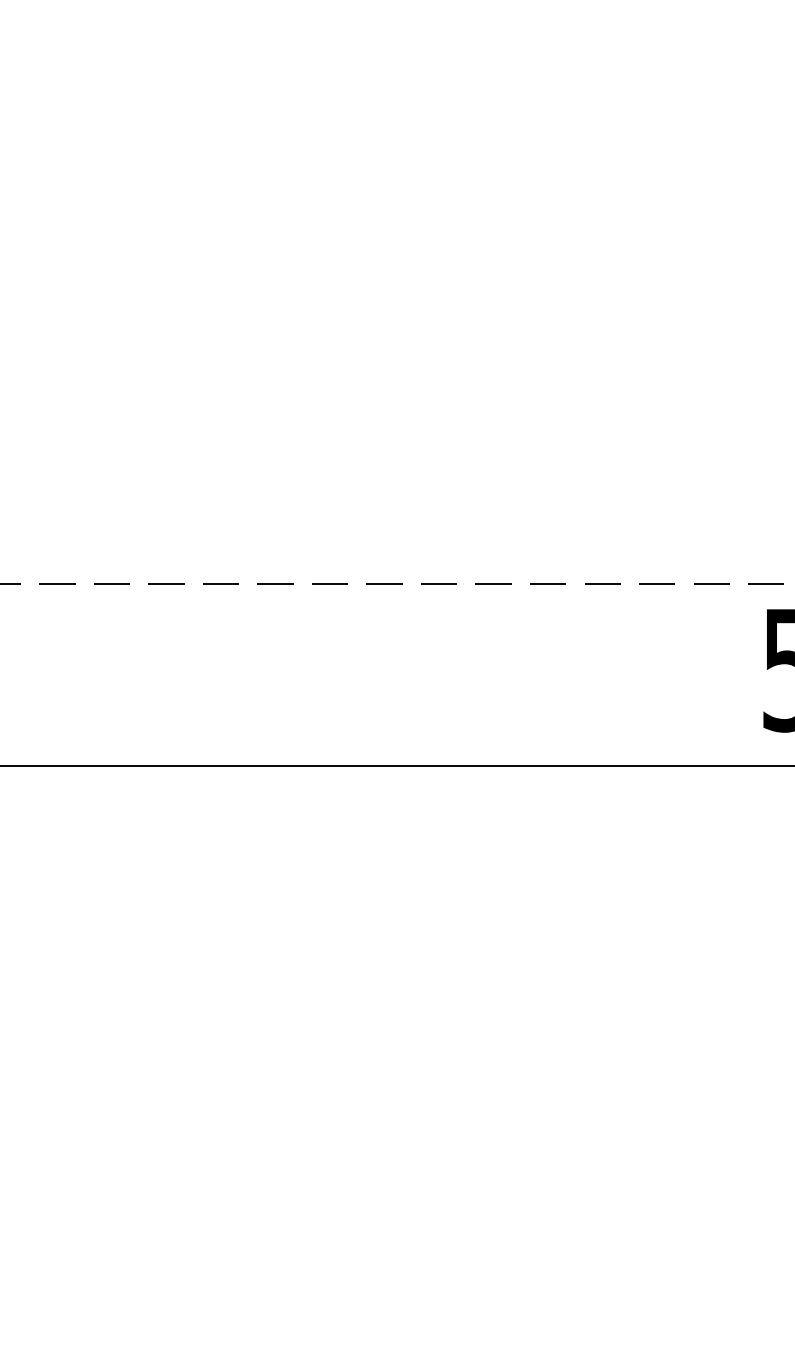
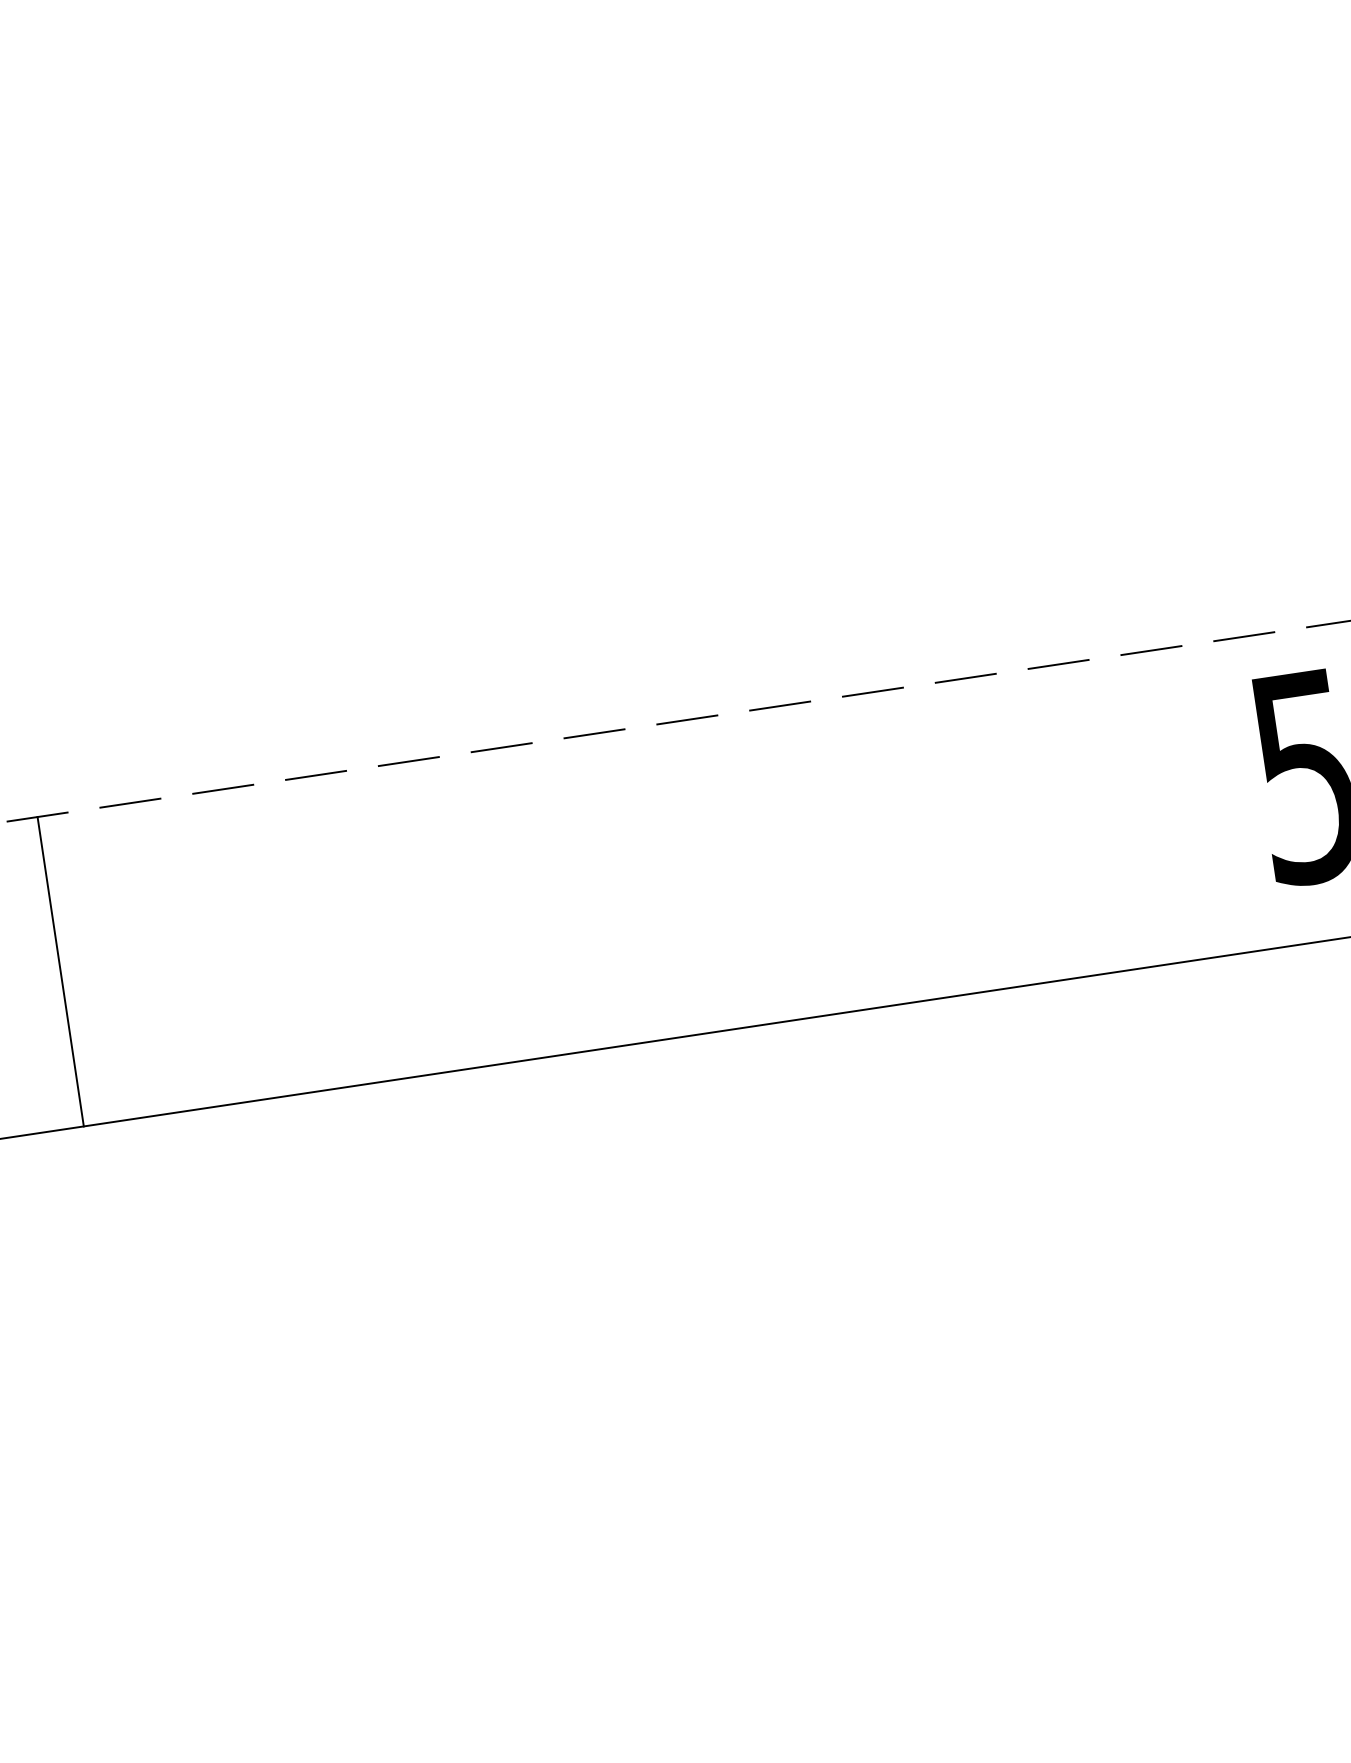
line: (57, 674) -> (60, 970), added

